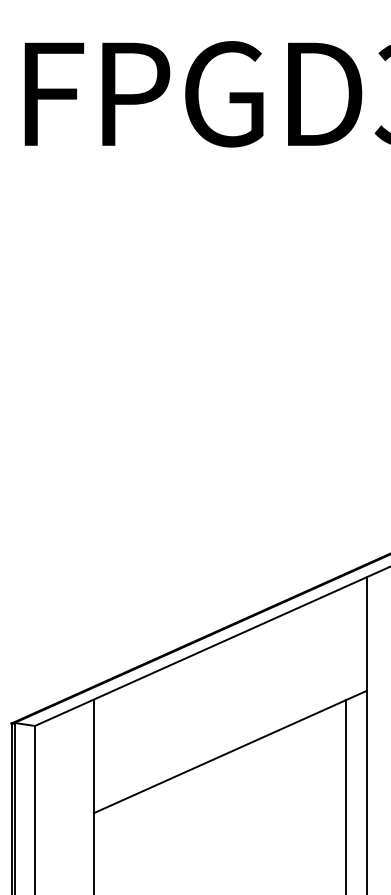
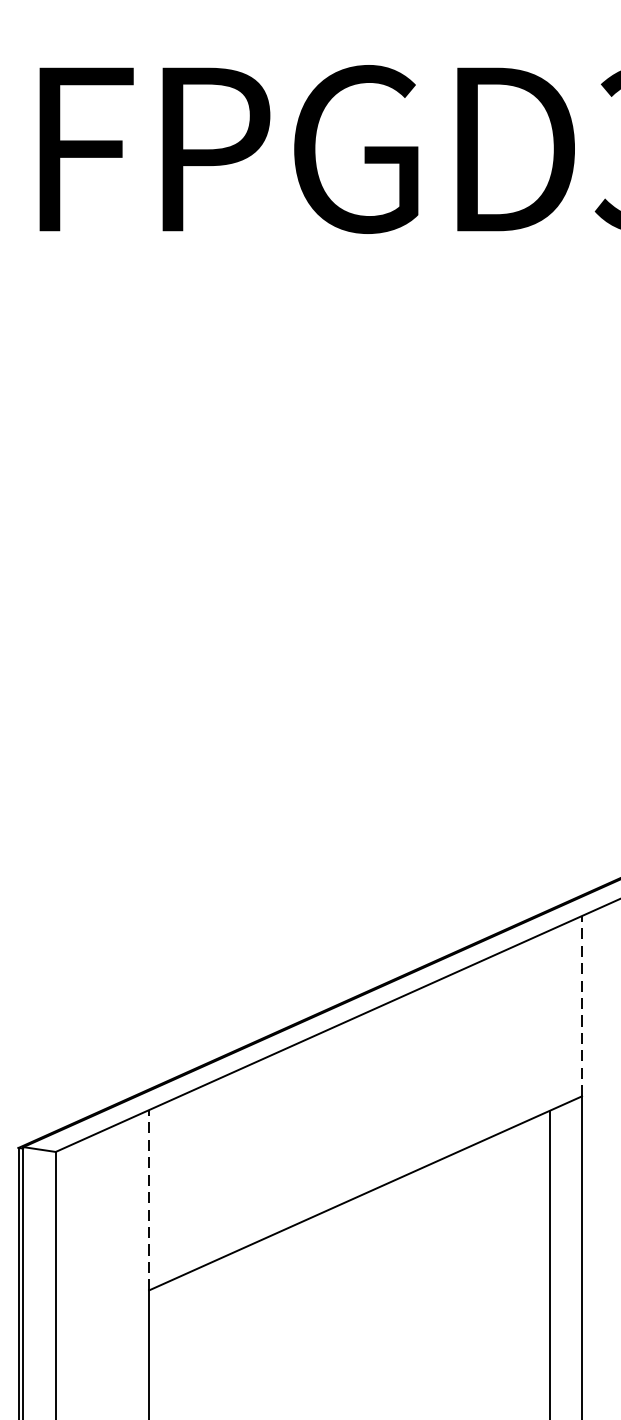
line: (366, 634) -> (581, 1006), solid -> dashed
line: (93, 756) -> (148, 1200), solid -> dashed

